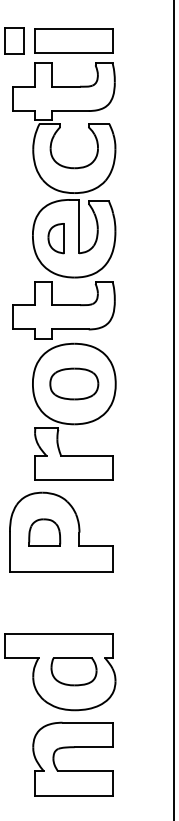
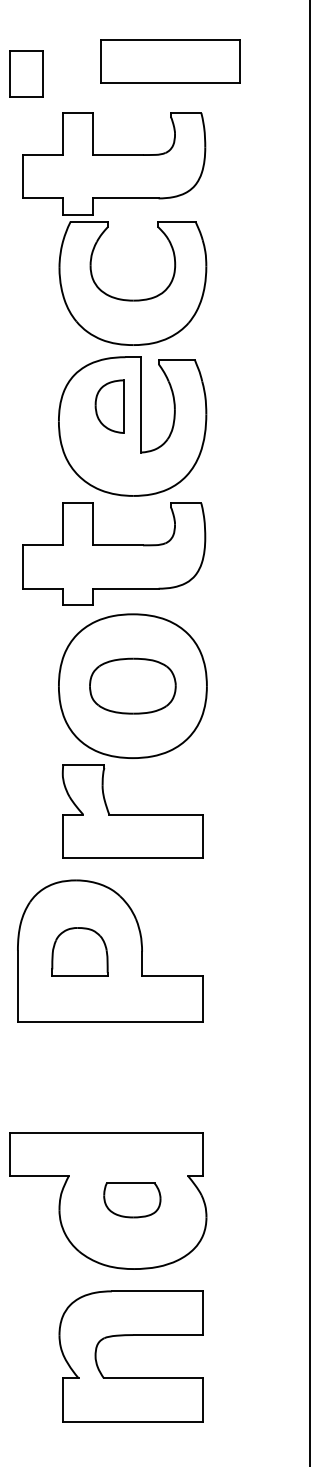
part: (73, 40) -> (168, 59), moved
part: (55, 238) -> (108, 406), moved
part: (73, 671) -> (131, 1199), size x0.7

